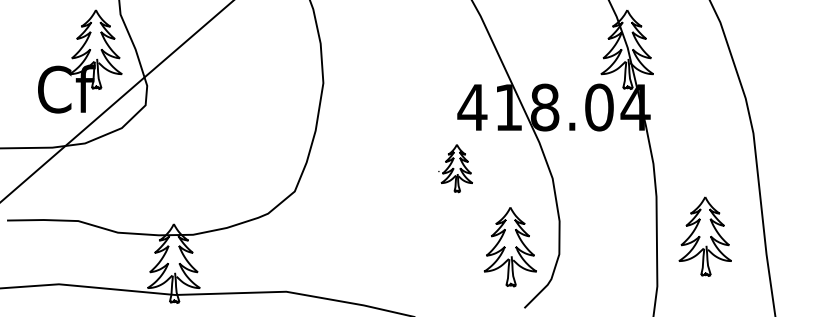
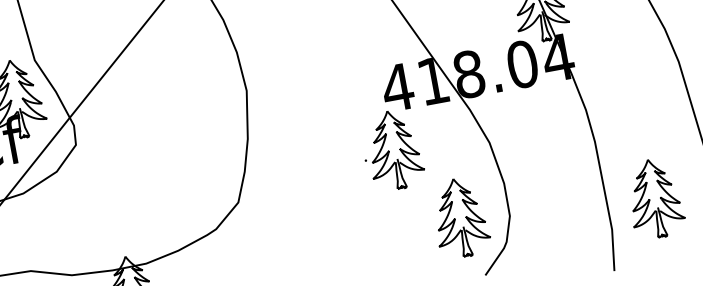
part: (455, 168) -> (392, 150), size x1.67
part: (704, 236) -> (654, 198), moved

